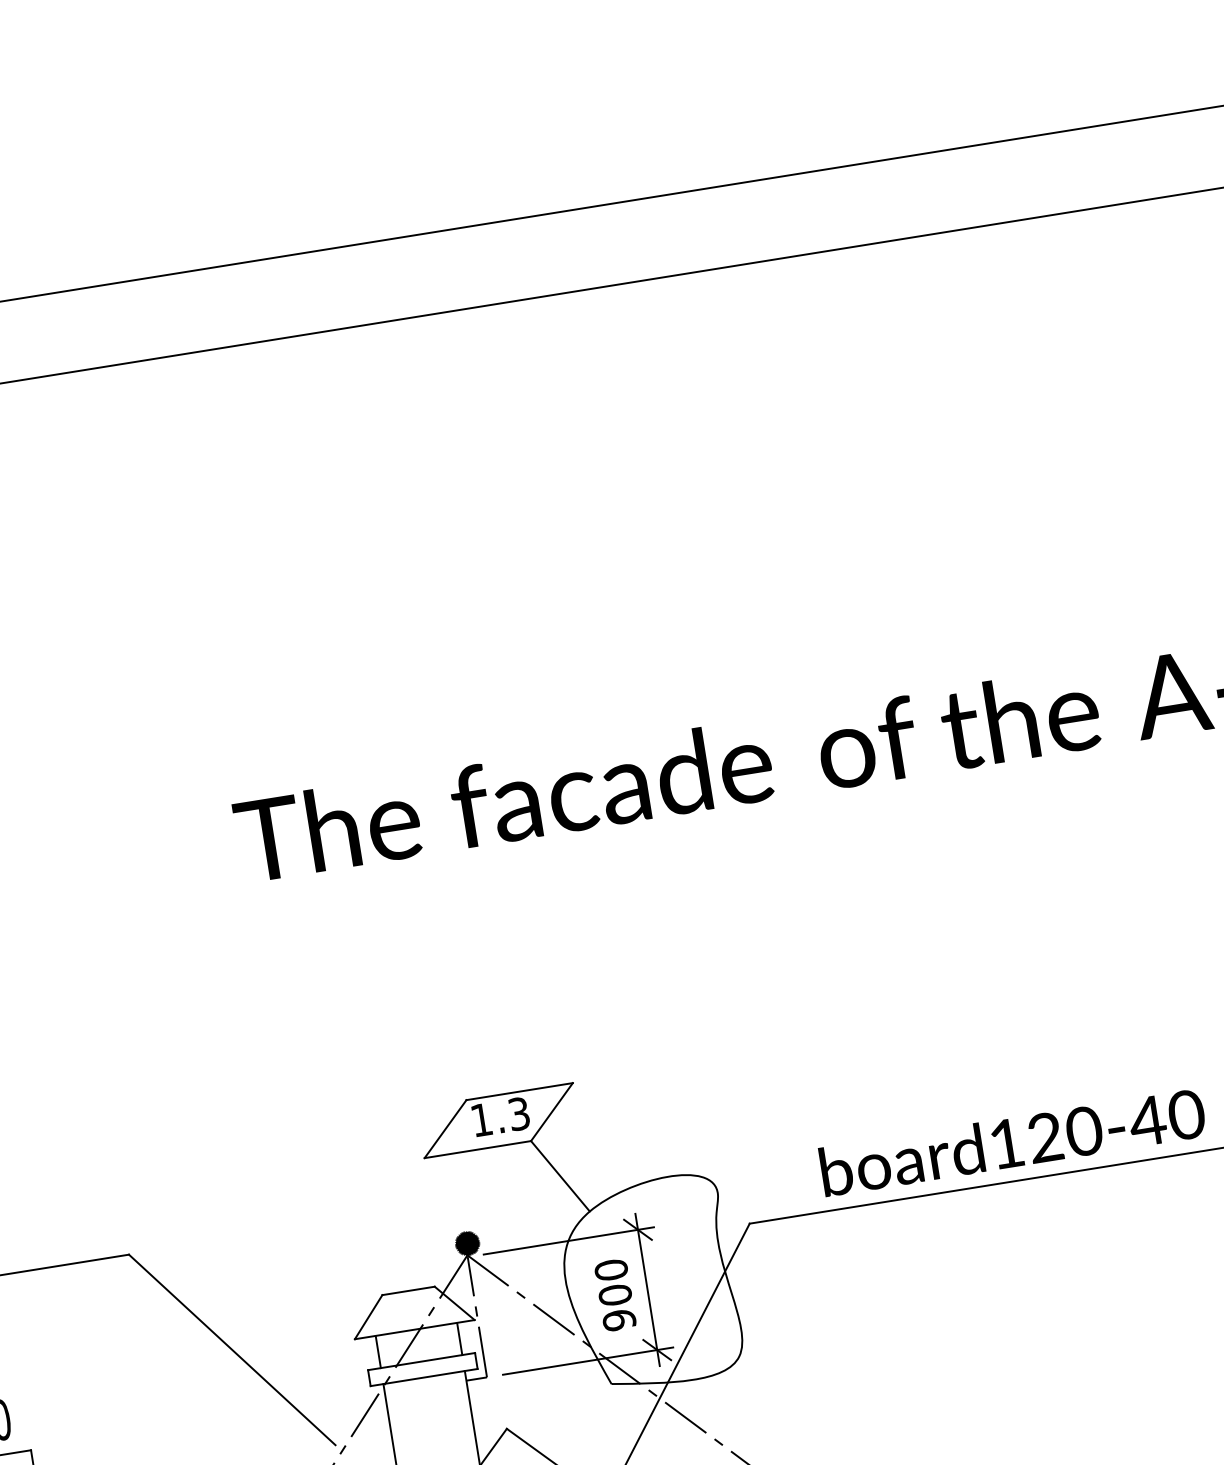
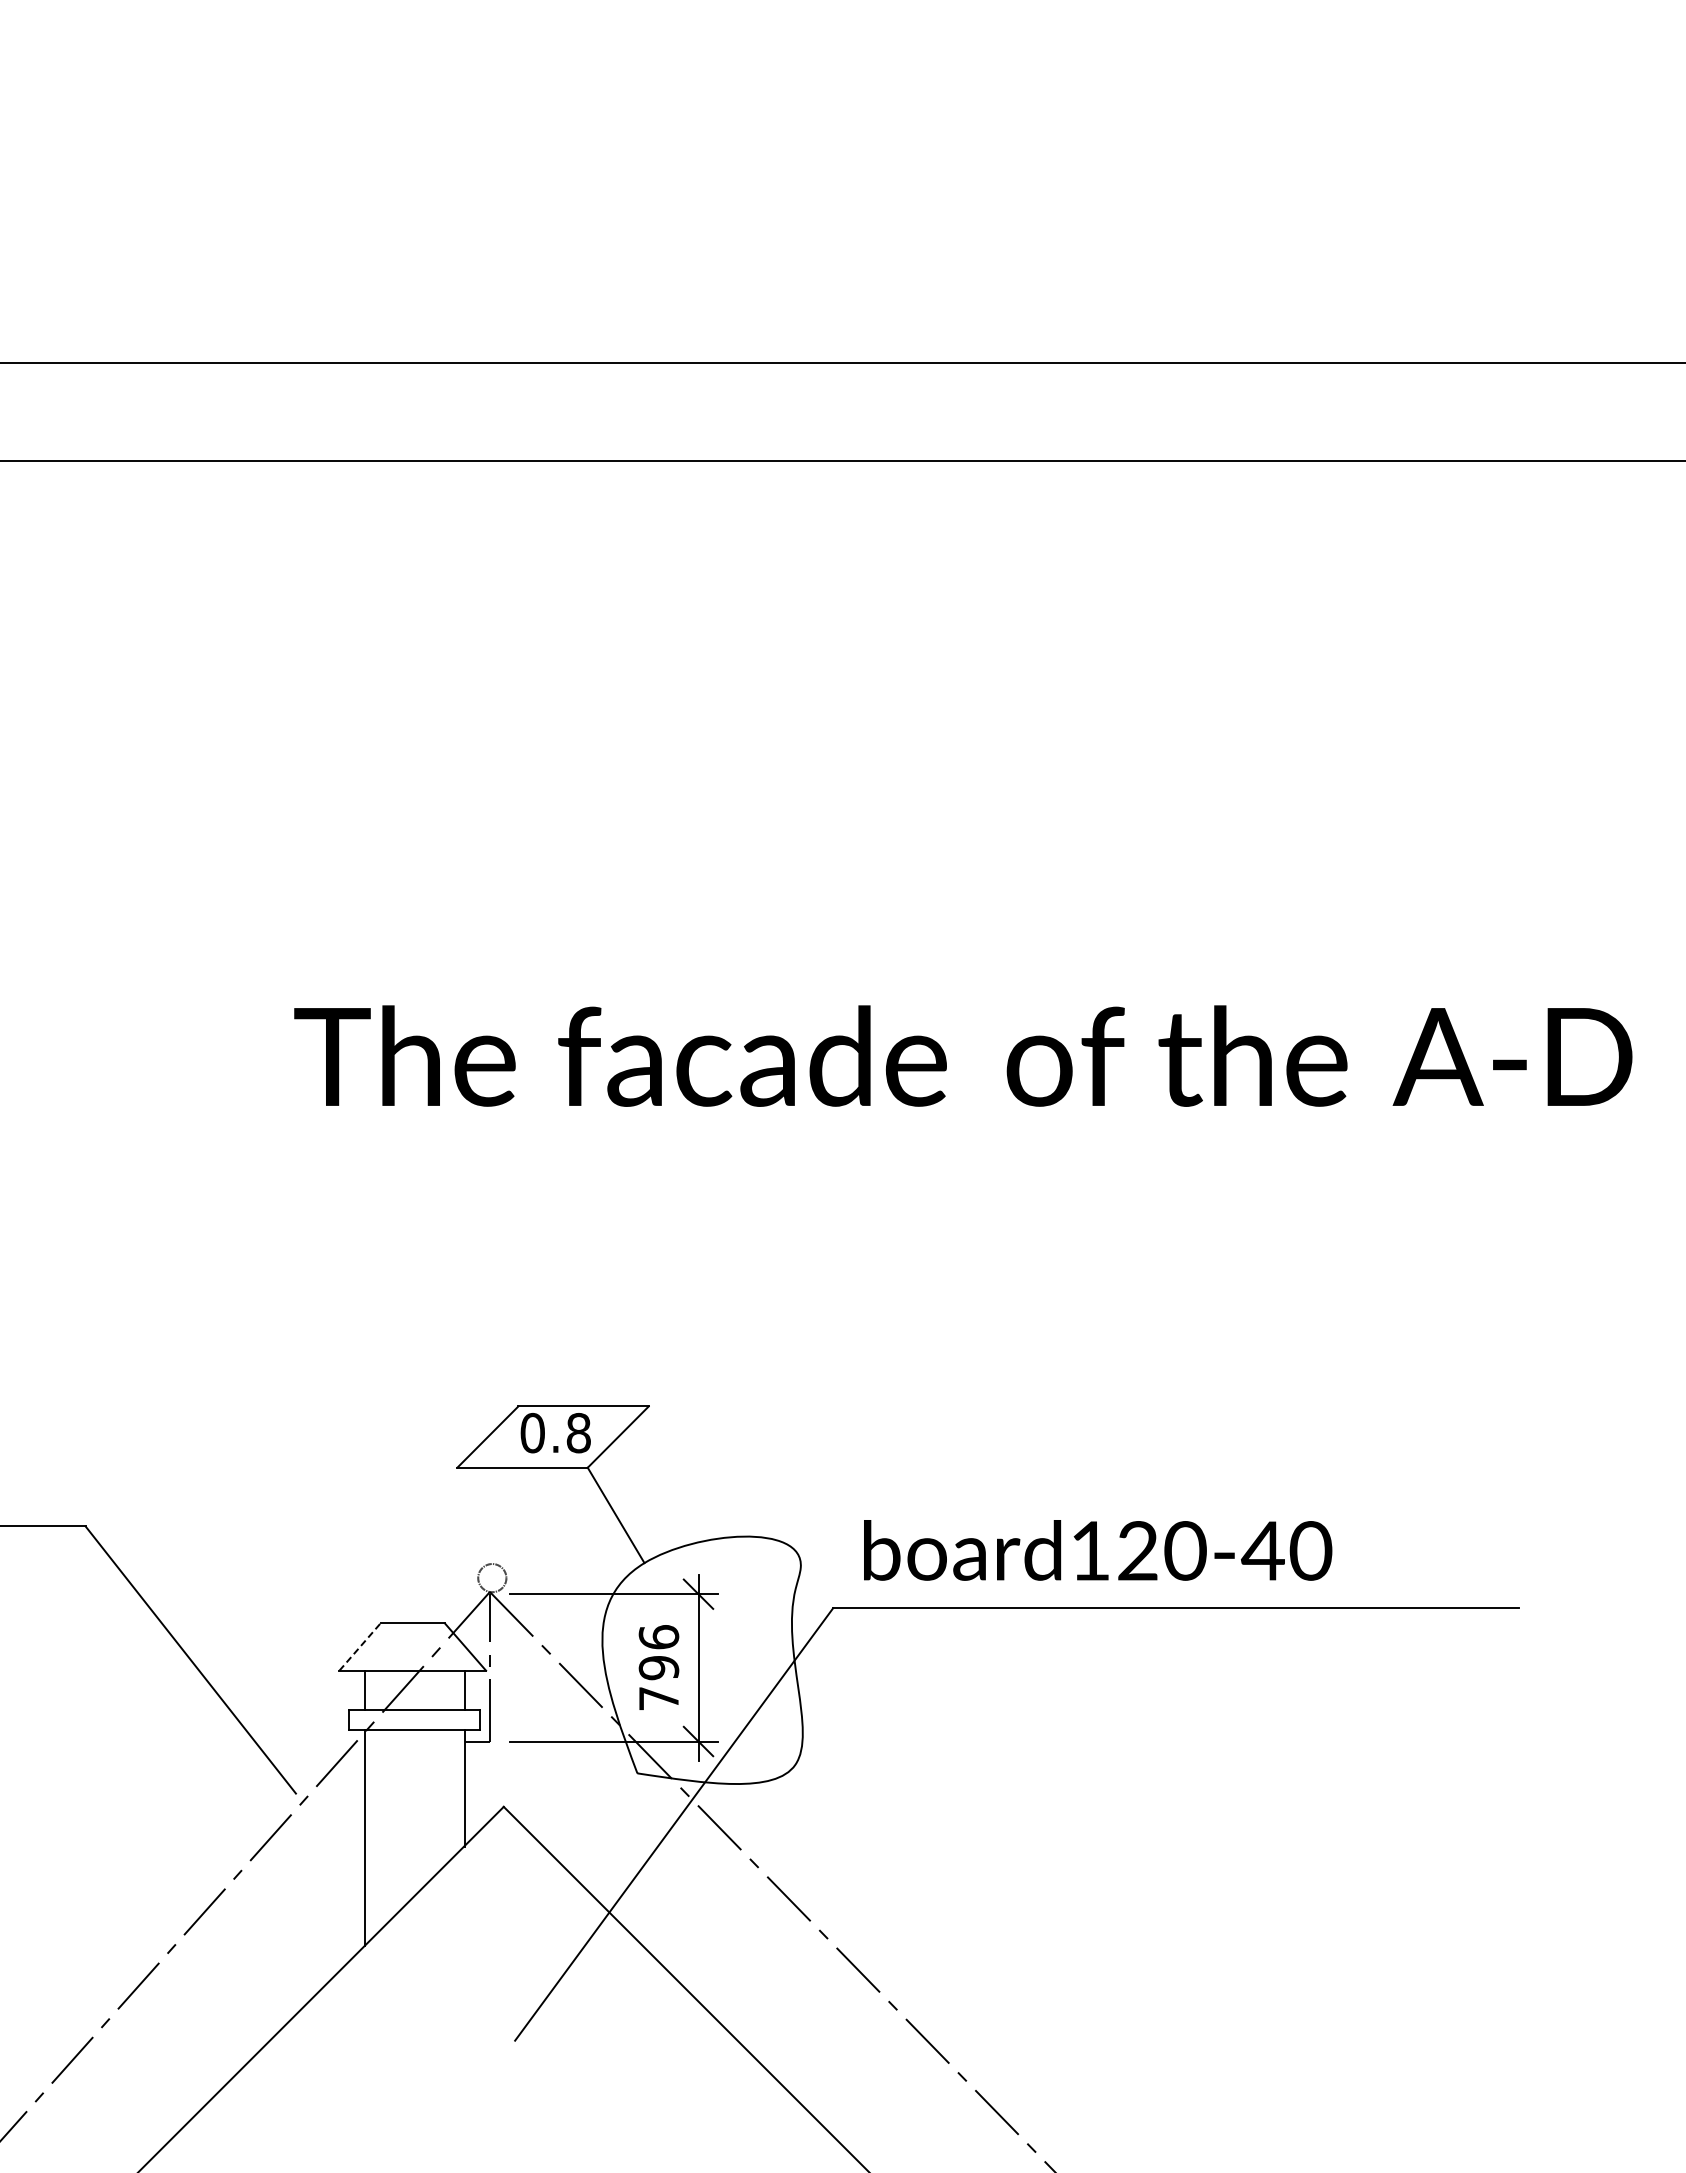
text: (500, 1116) -> (555, 1432), 1.3 -> 0.8
text: (1013, 1142) -> (1098, 1550), moved
fill: (467, 1243) -> (492, 1578), removed
text: (614, 1294) -> (658, 1667), 900 -> 796
line: (368, 1316) -> (360, 1646), solid -> dashed

